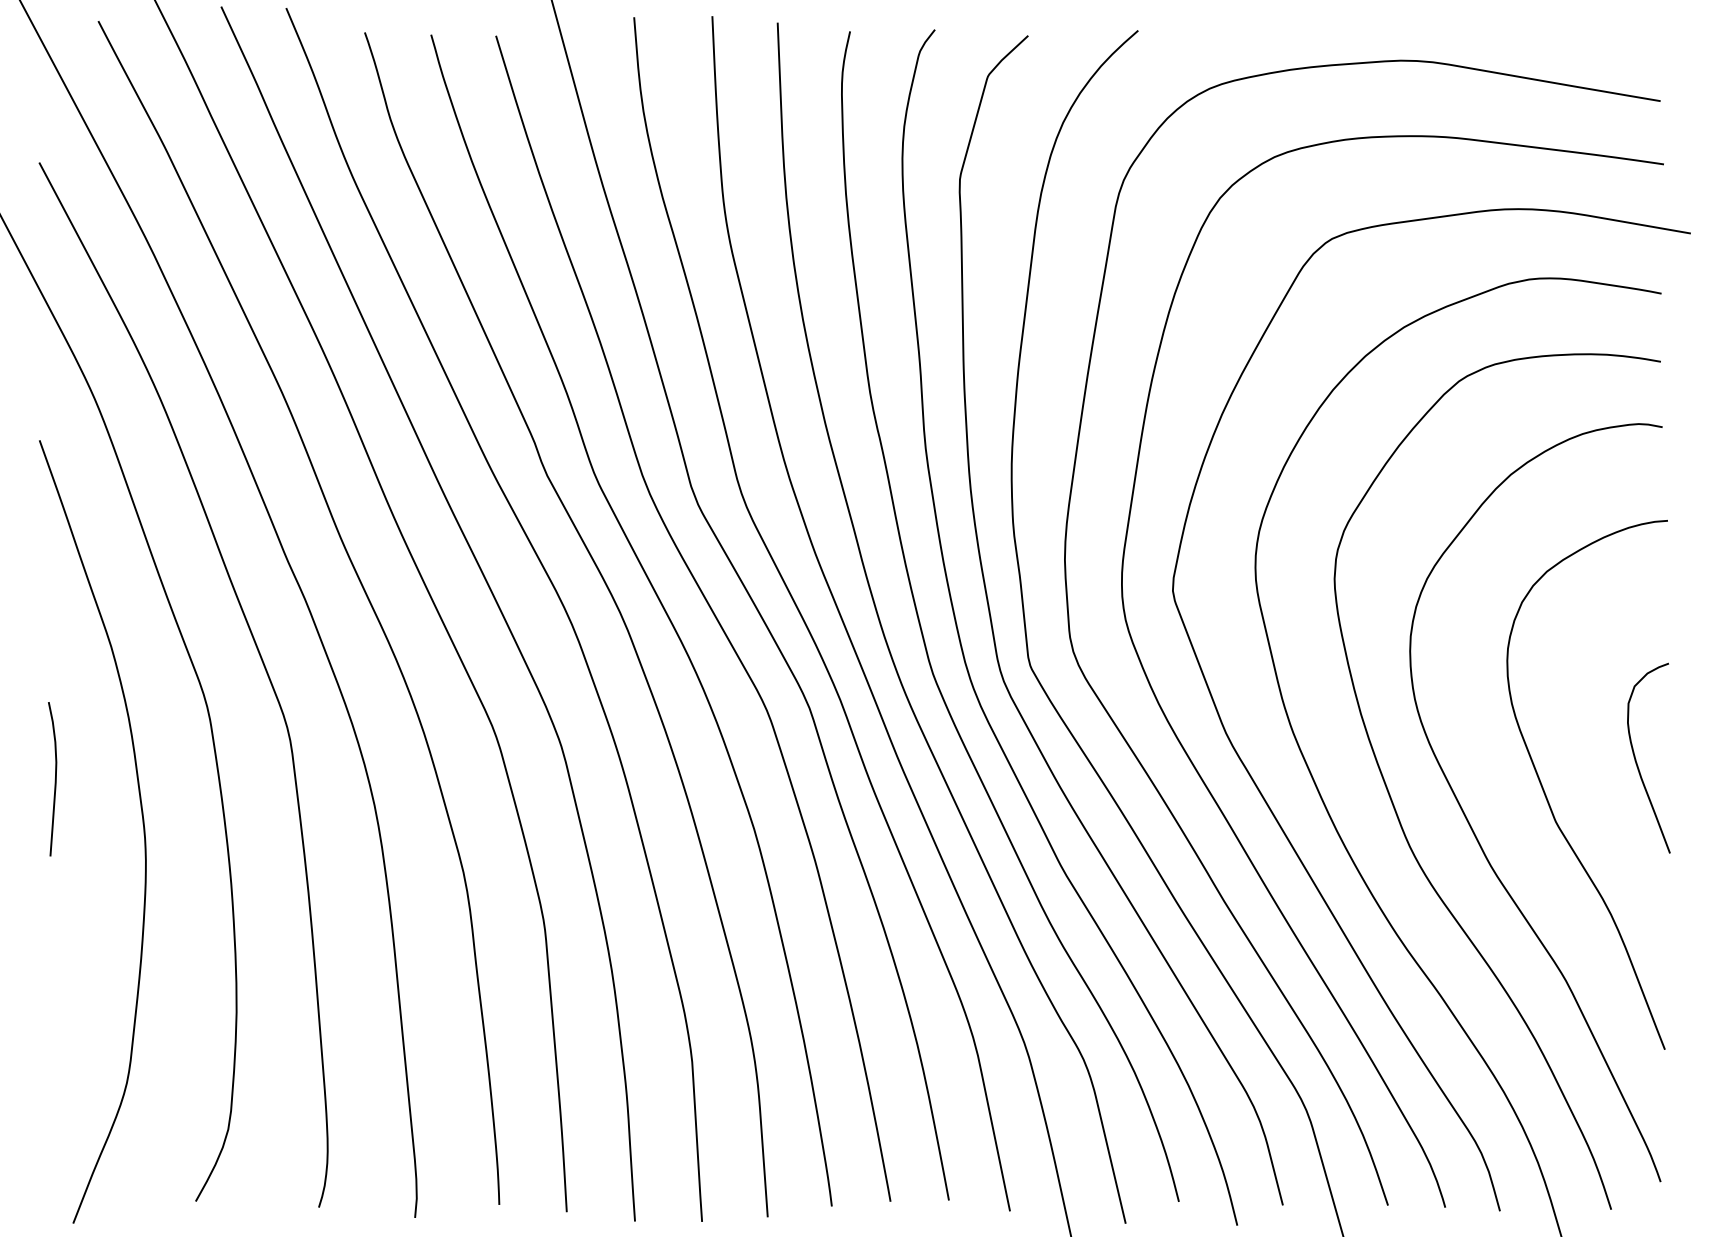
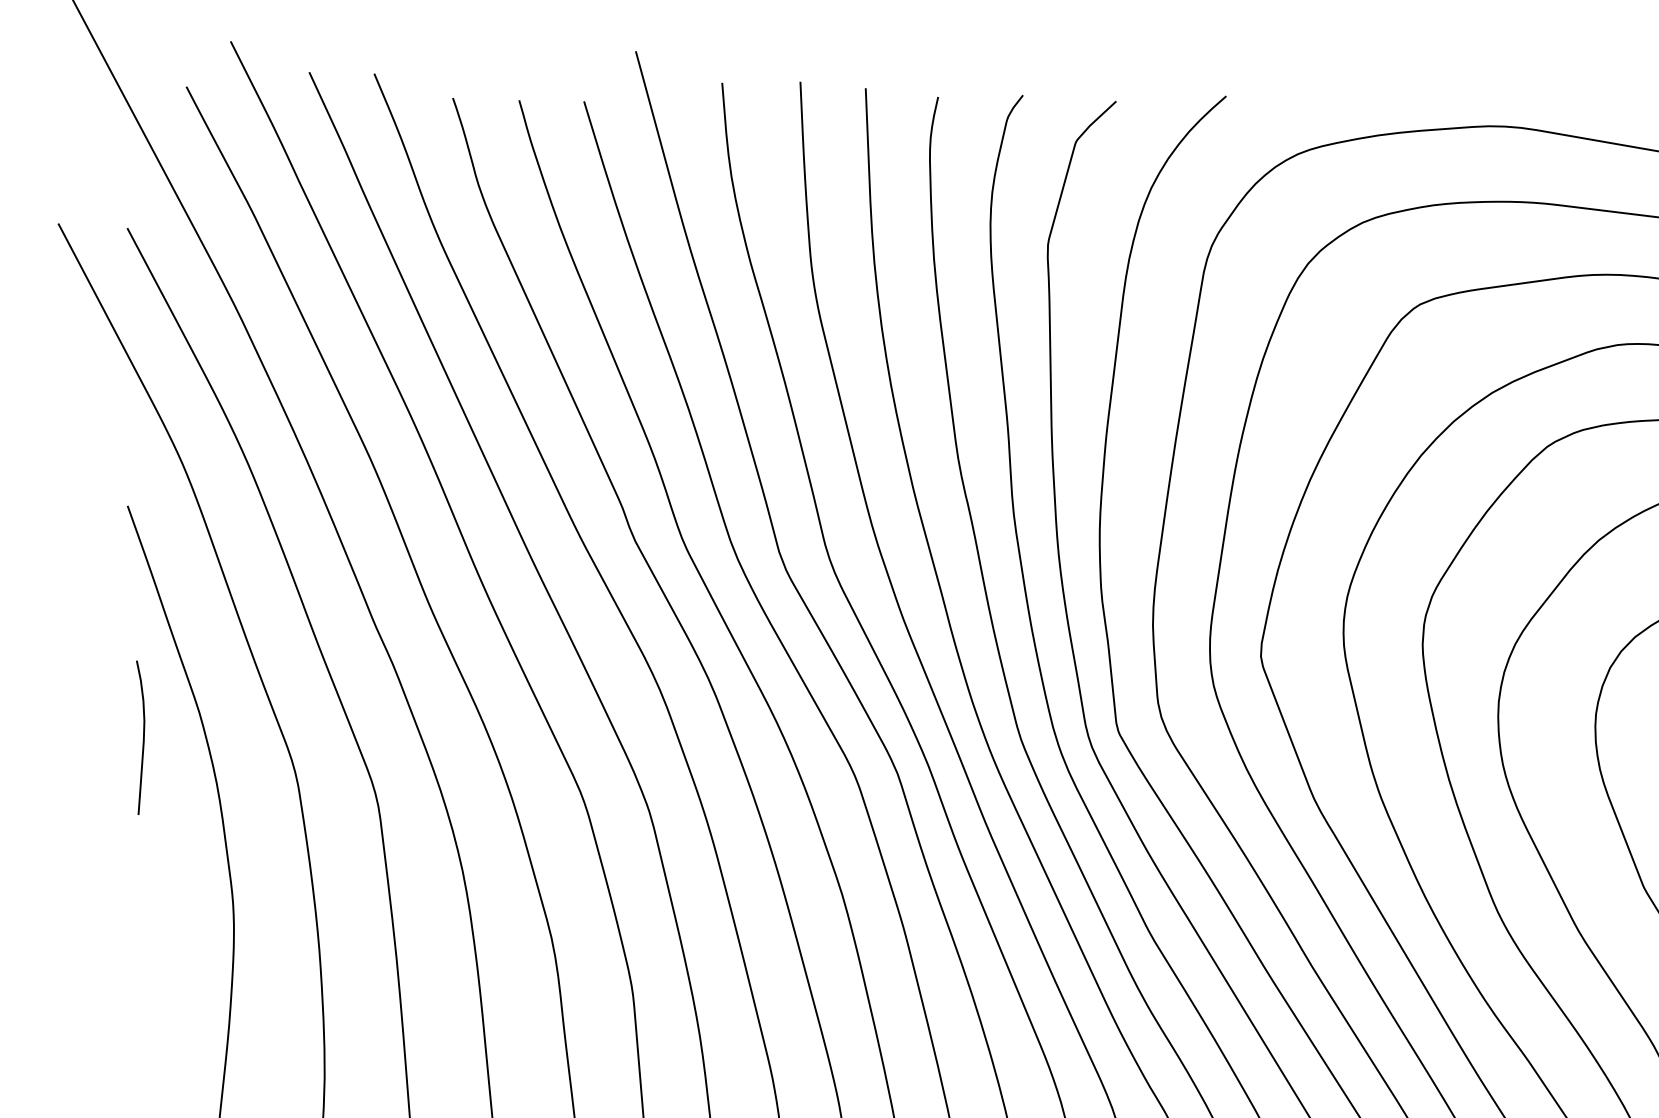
curve: (54, 779) -> (142, 738), moved

